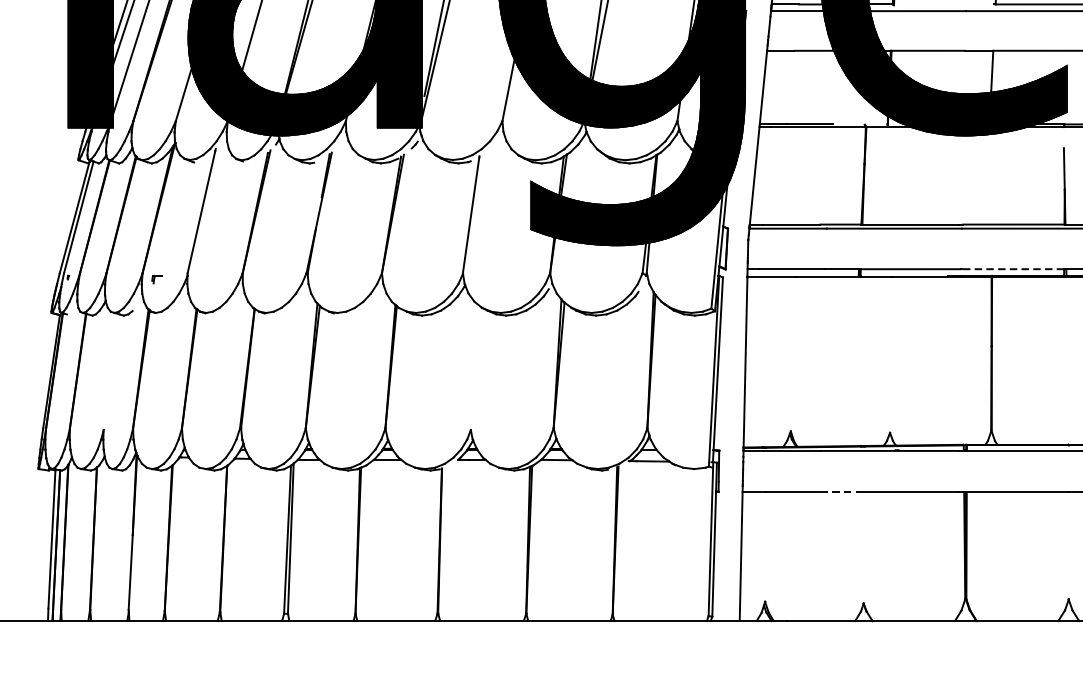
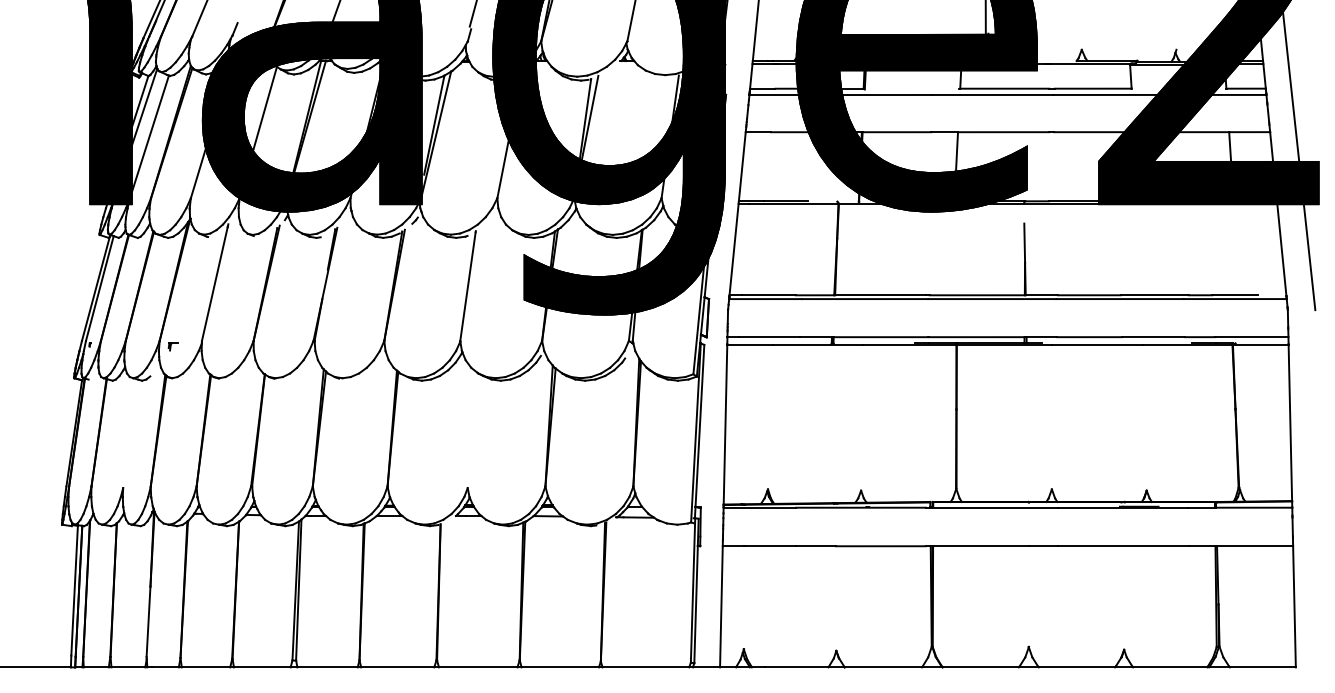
line: (1012, 269) -> (976, 337), dashed -> solid
line: (841, 492) -> (815, 546), dashed -> solid

